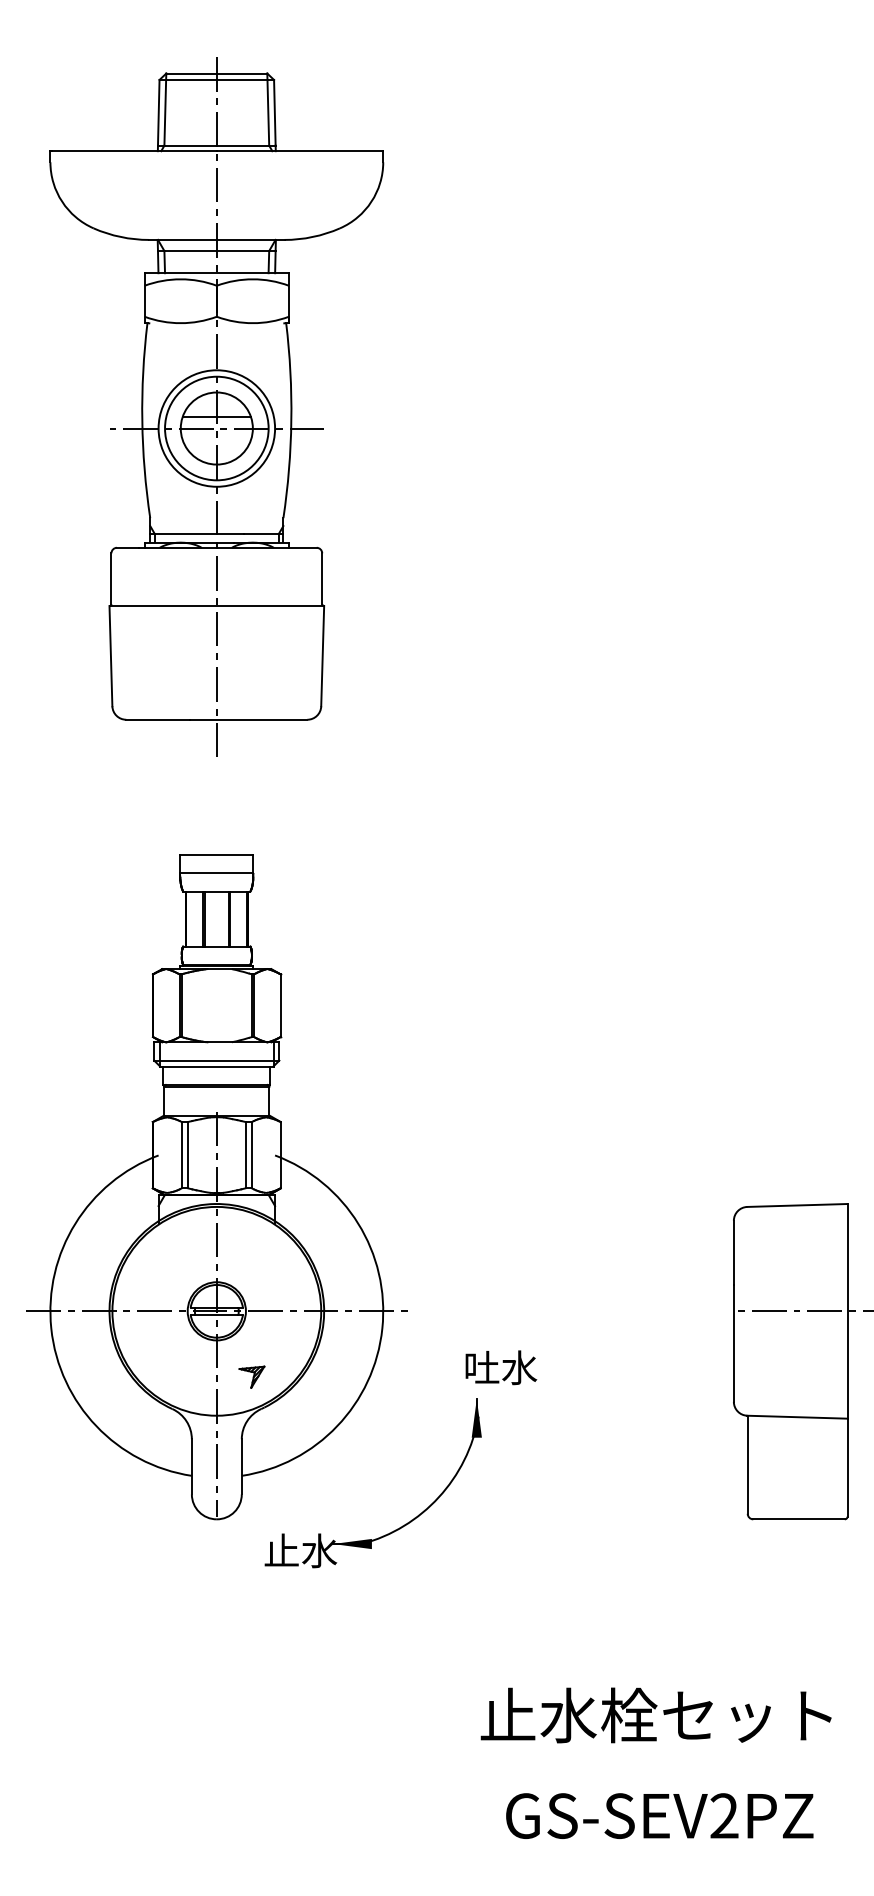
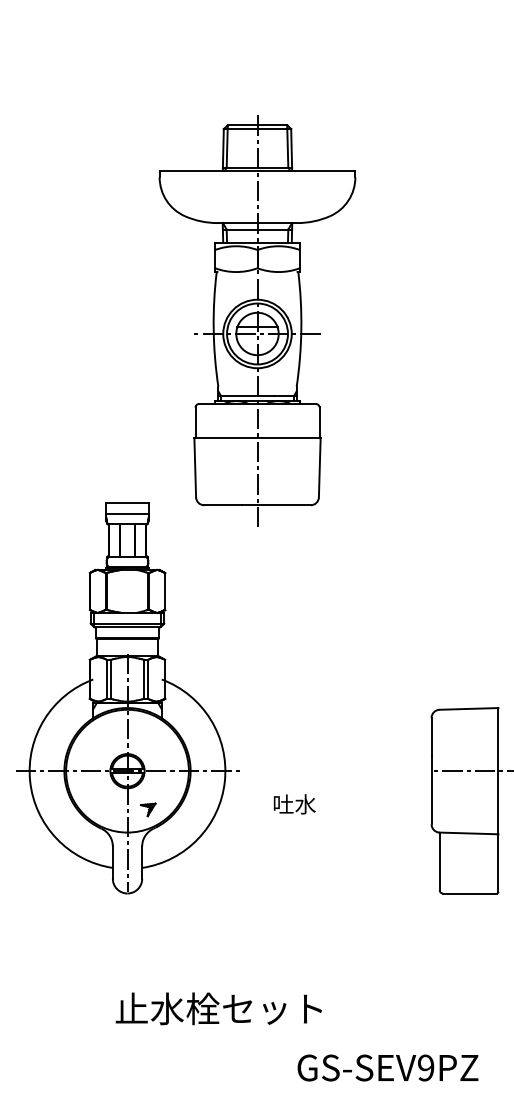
part: (216, 405) -> (257, 320), moved
part: (402, 1524) -> (236, 896), removed
text: (655, 1714) -> (218, 1008), moved
text: (725, 1816) -> (426, 1068), GS-SEV2PZ -> GS-SEV9PZ

